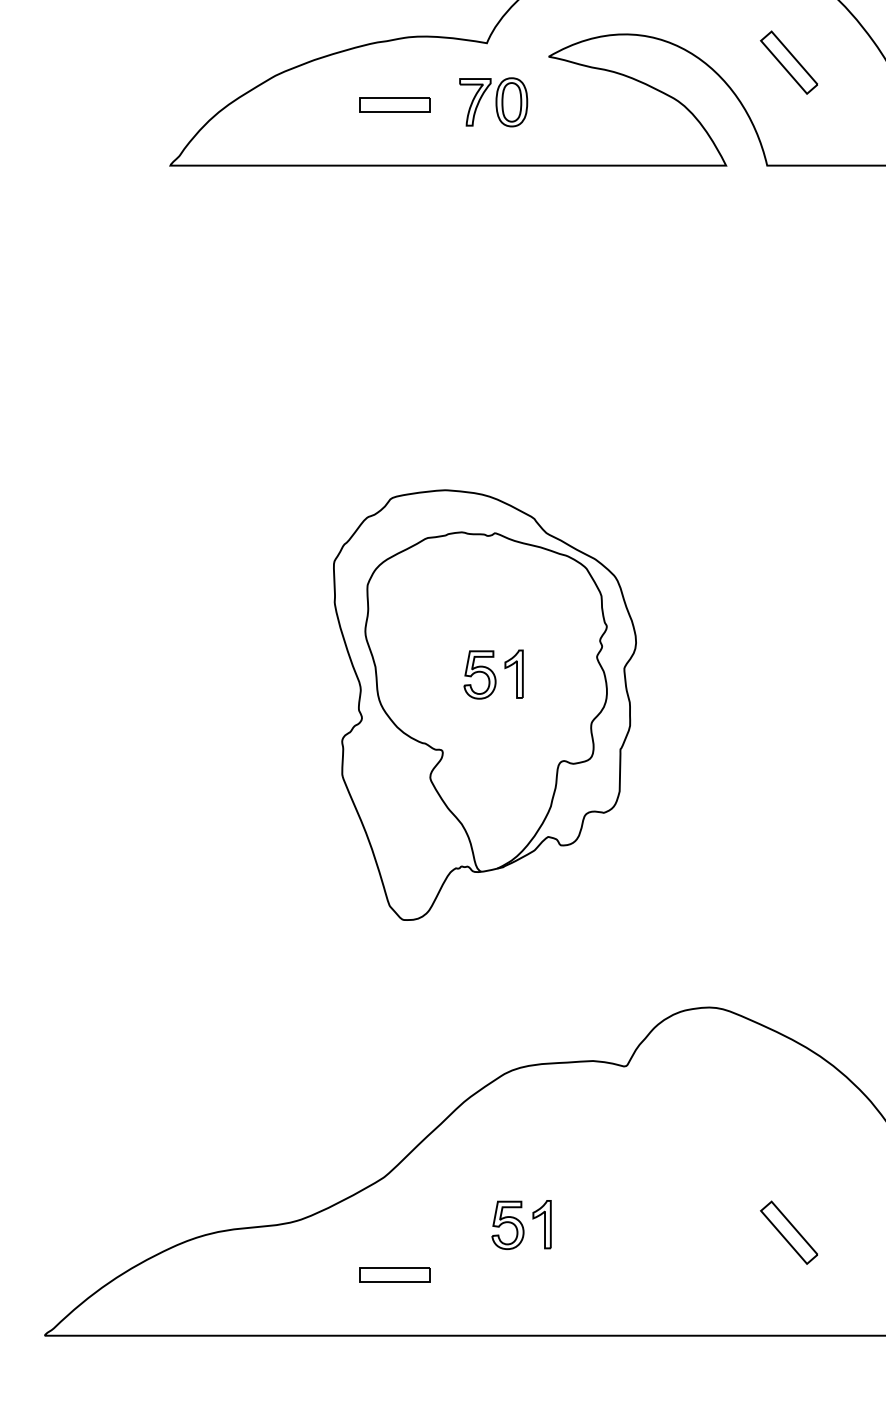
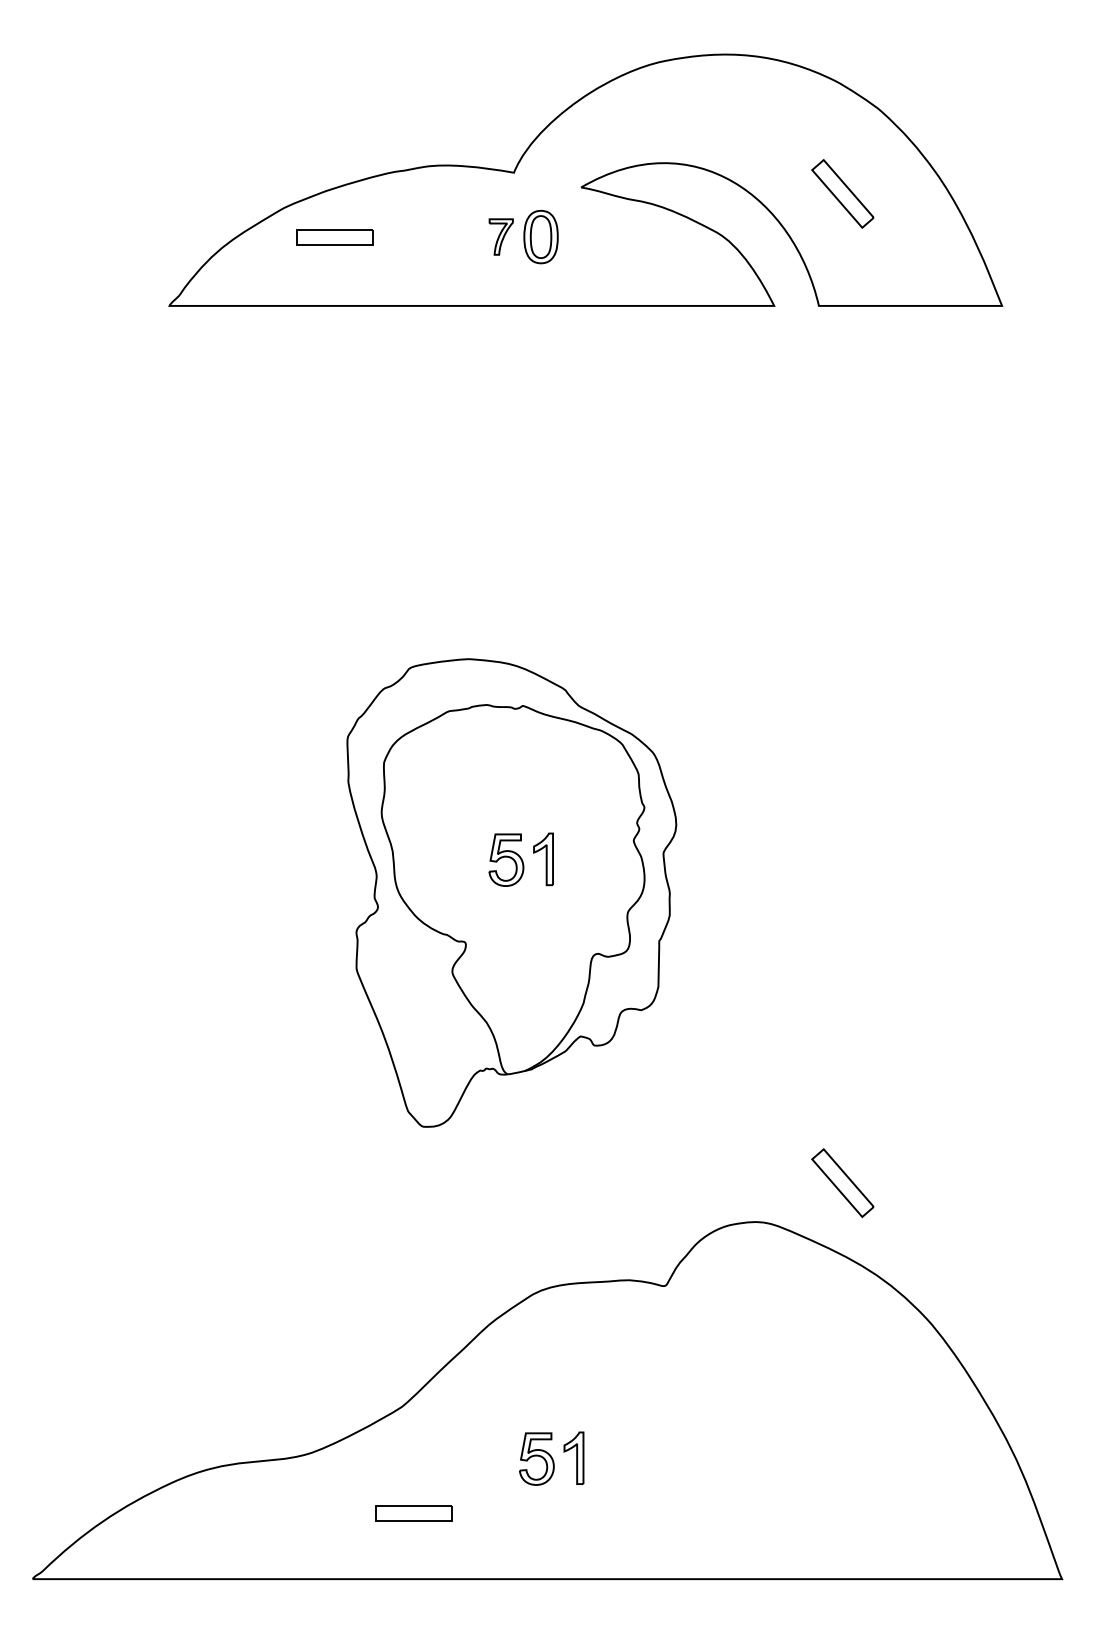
part: (474, 101) -> (500, 236), size x0.7
part: (394, 105) -> (334, 237), moved
part: (788, 1232) -> (842, 1182), moved

